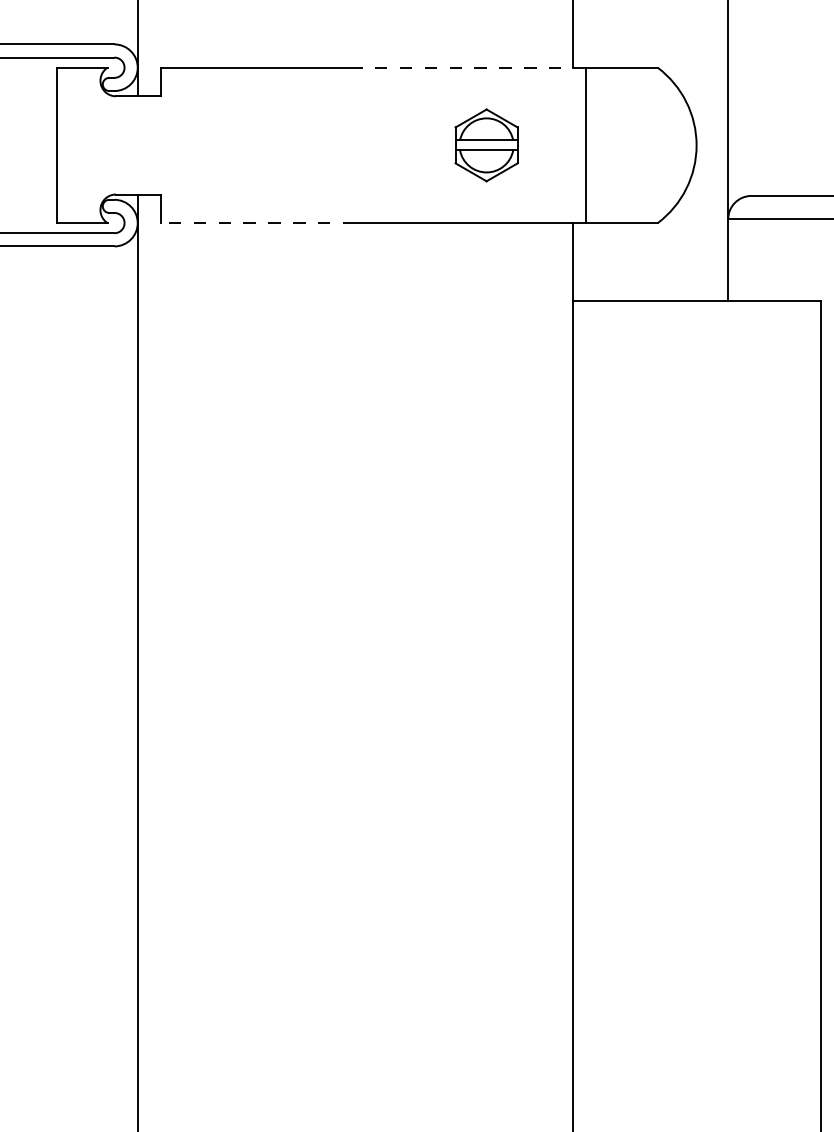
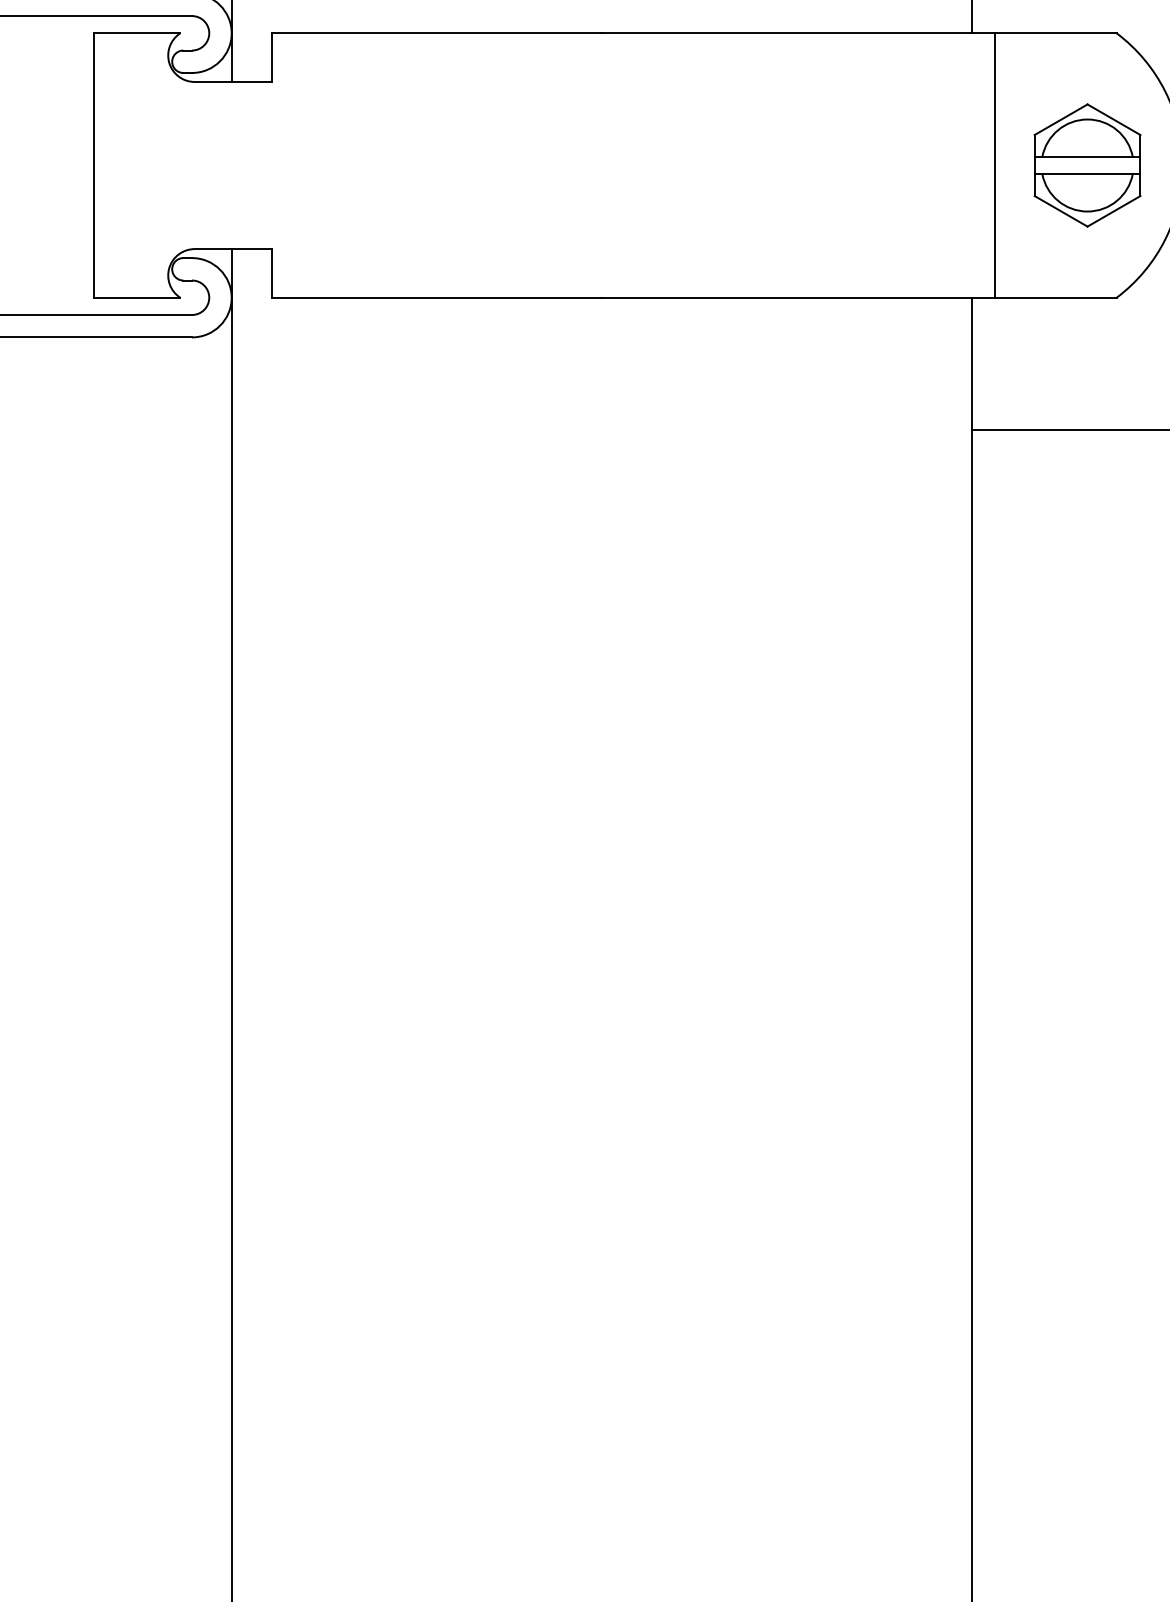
line: (470, 67) -> (797, 32), dashed -> solid
part: (486, 145) -> (1087, 165), moved
line: (258, 223) -> (437, 298), dashed -> solid

